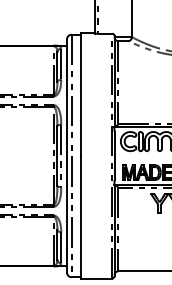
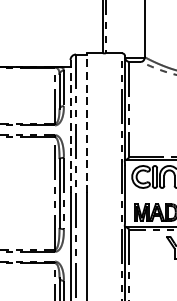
line: (81, 94) -> (87, 123), solid -> dashed
line: (66, 98) -> (69, 127), solid -> dashed

